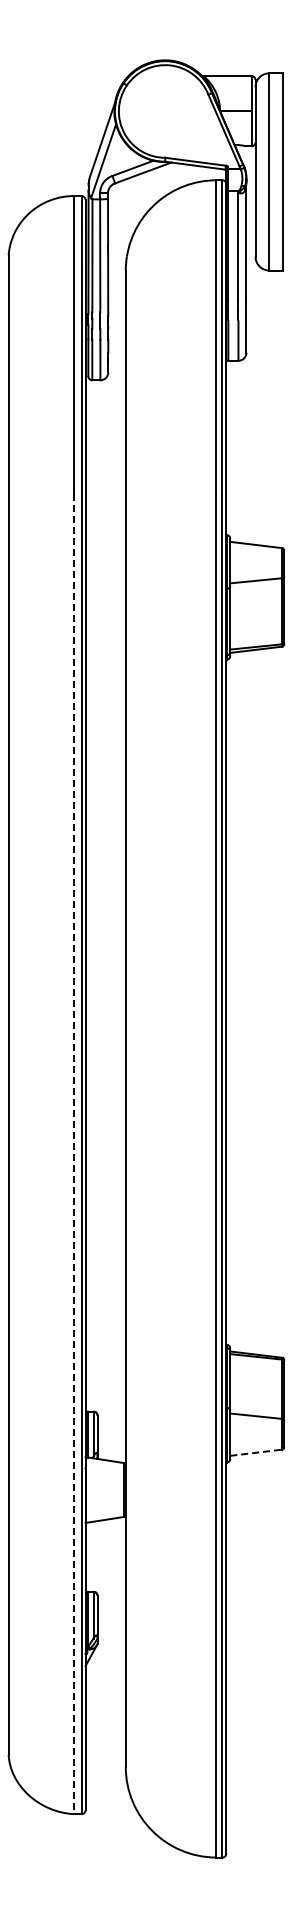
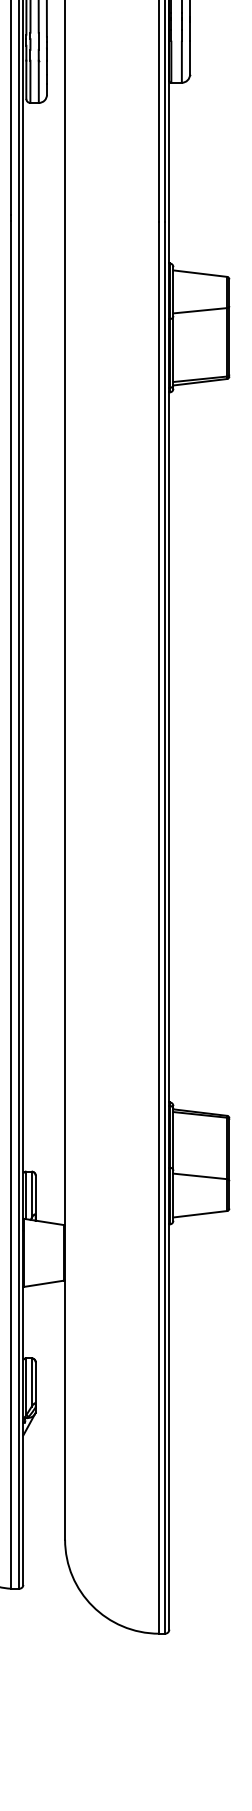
line: (73, 1154) -> (10, 905), dashed -> solid
line: (256, 1452) -> (200, 1213), dashed -> solid

